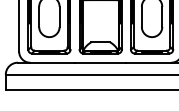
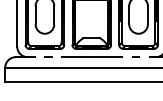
line: (53, 63) -> (48, 57), solid -> dashed
line: (148, 63) -> (135, 57), solid -> dashed

